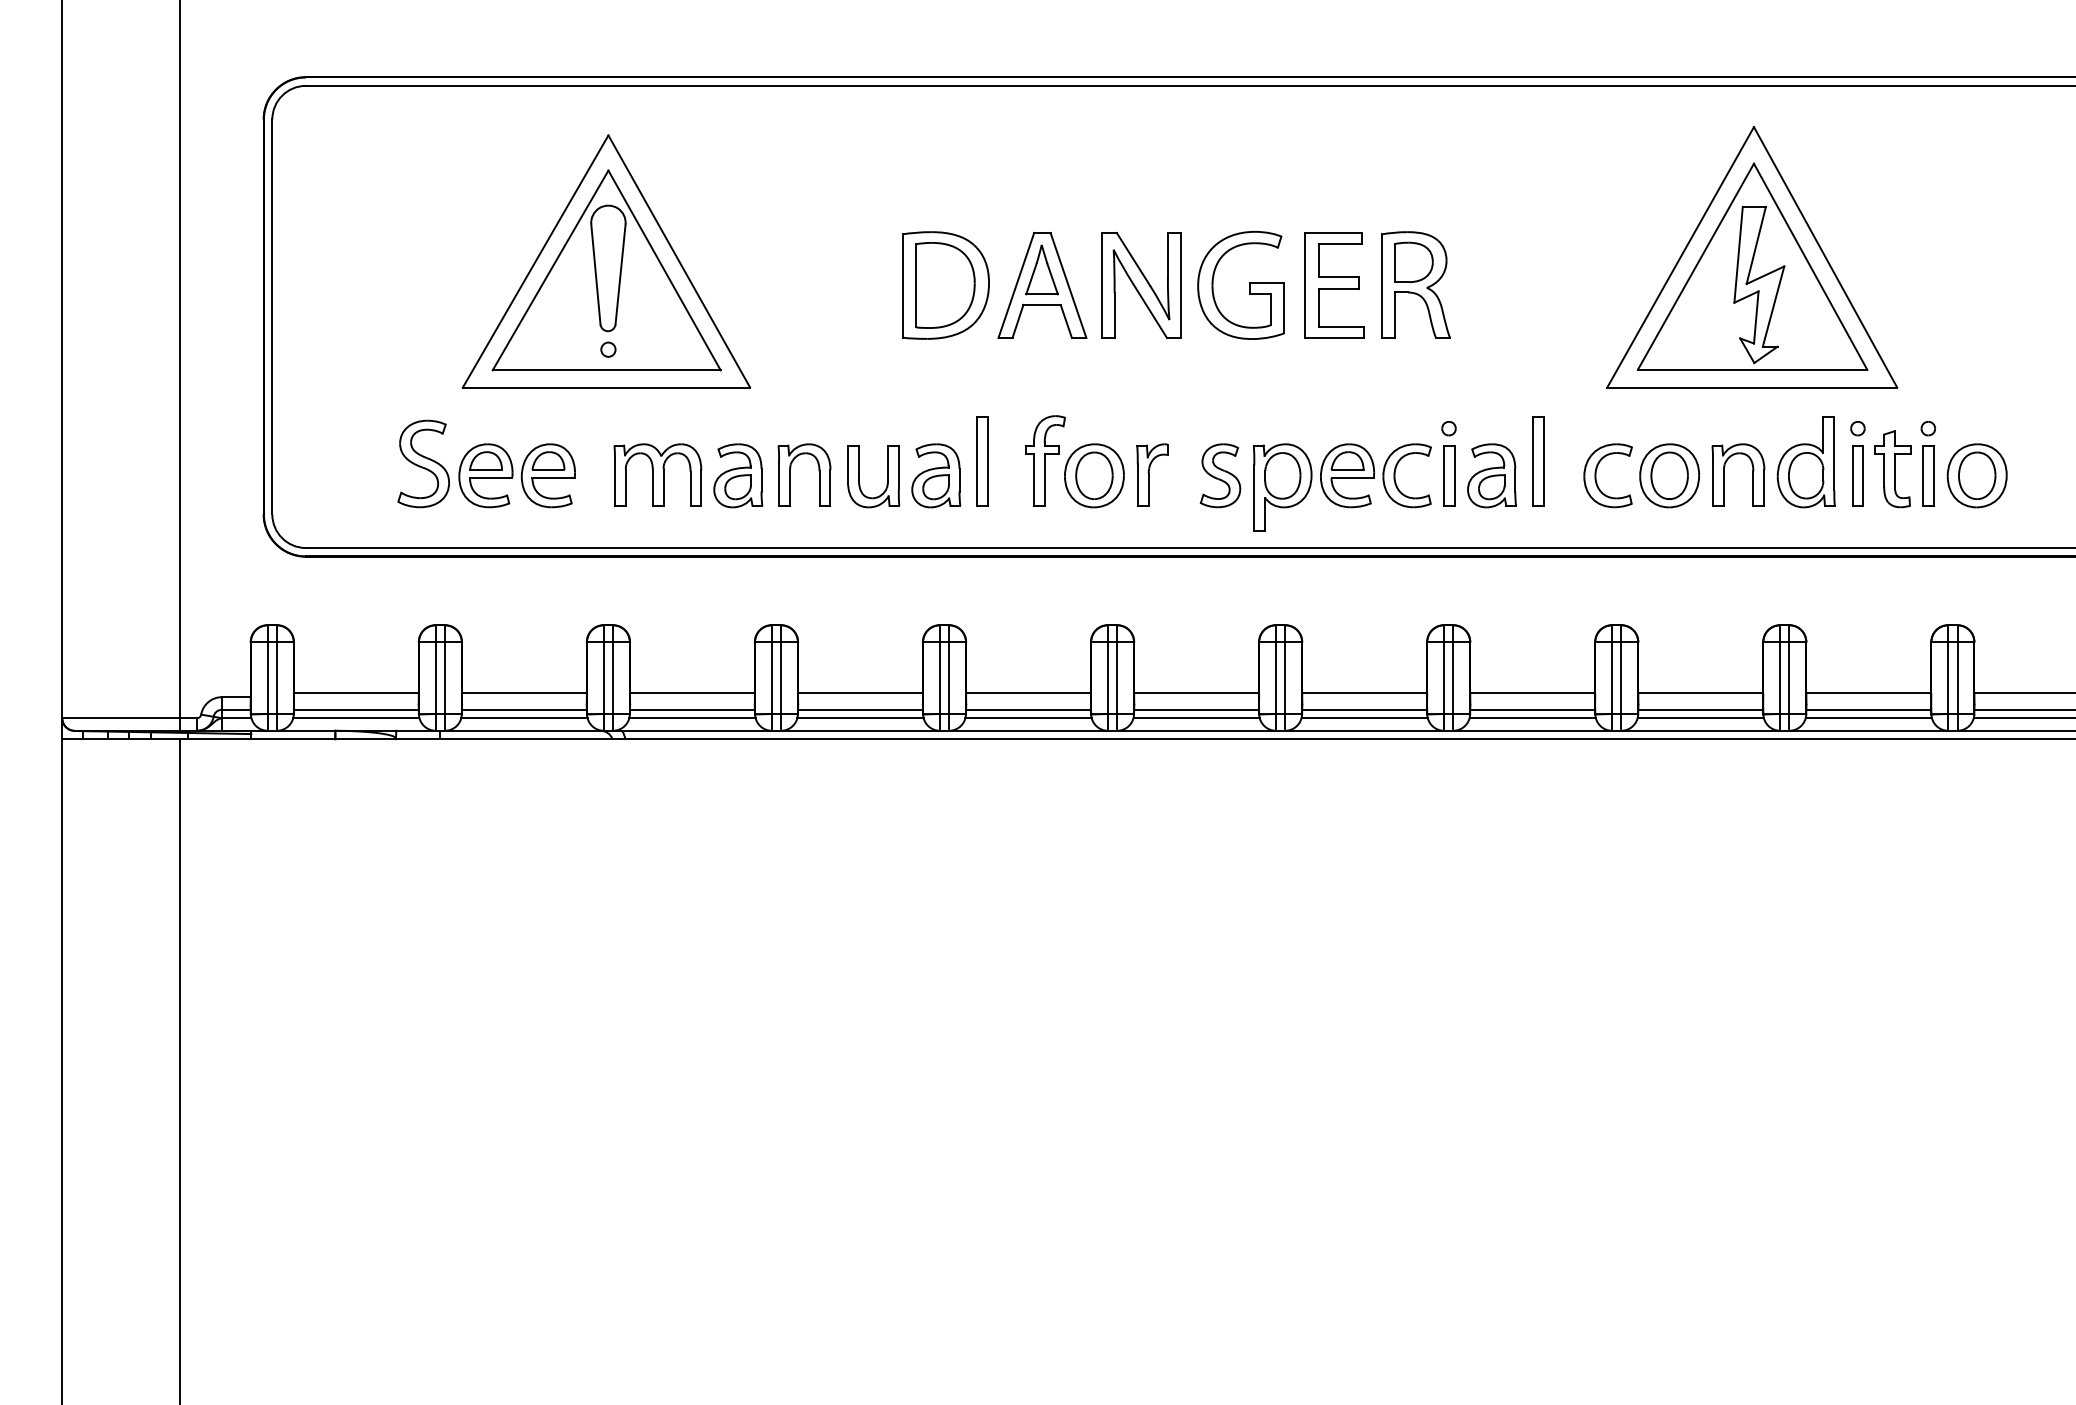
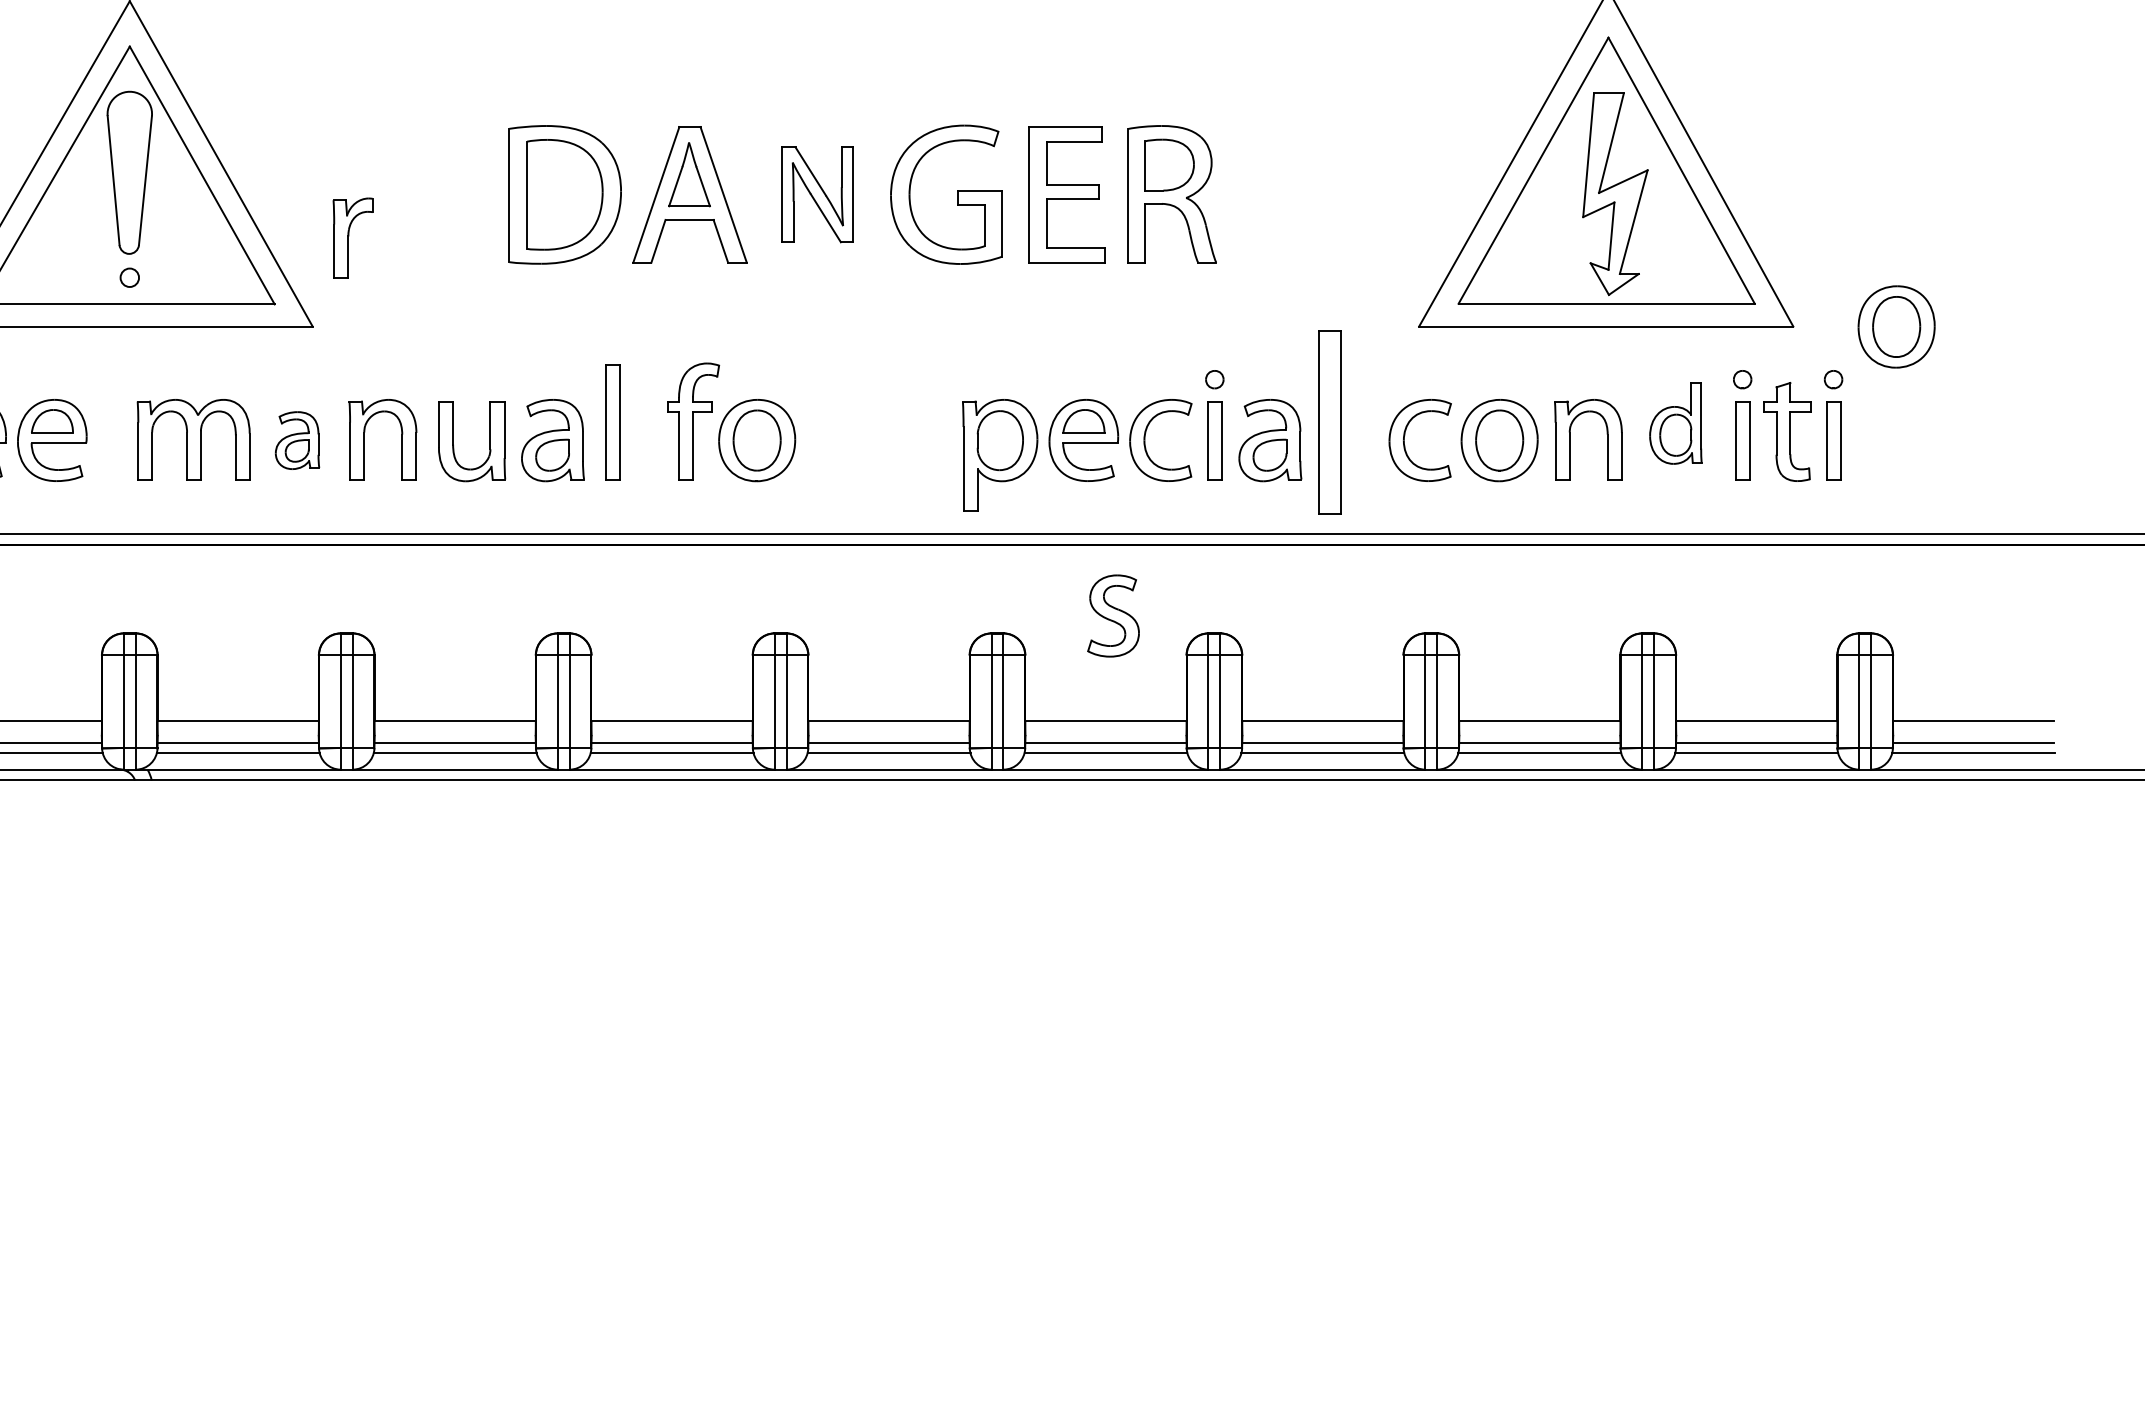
part: (1141, 285) -> (817, 194), size x0.7
part: (1538, 461) -> (1330, 422), size x1.6
part: (1805, 462) -> (1674, 423), size x0.7
part: (1152, 474) -> (353, 237), moved
part: (738, 475) -> (297, 440), size x0.7
part: (1220, 475) -> (1113, 615), moved
part: (1976, 475) -> (1895, 326), moved

